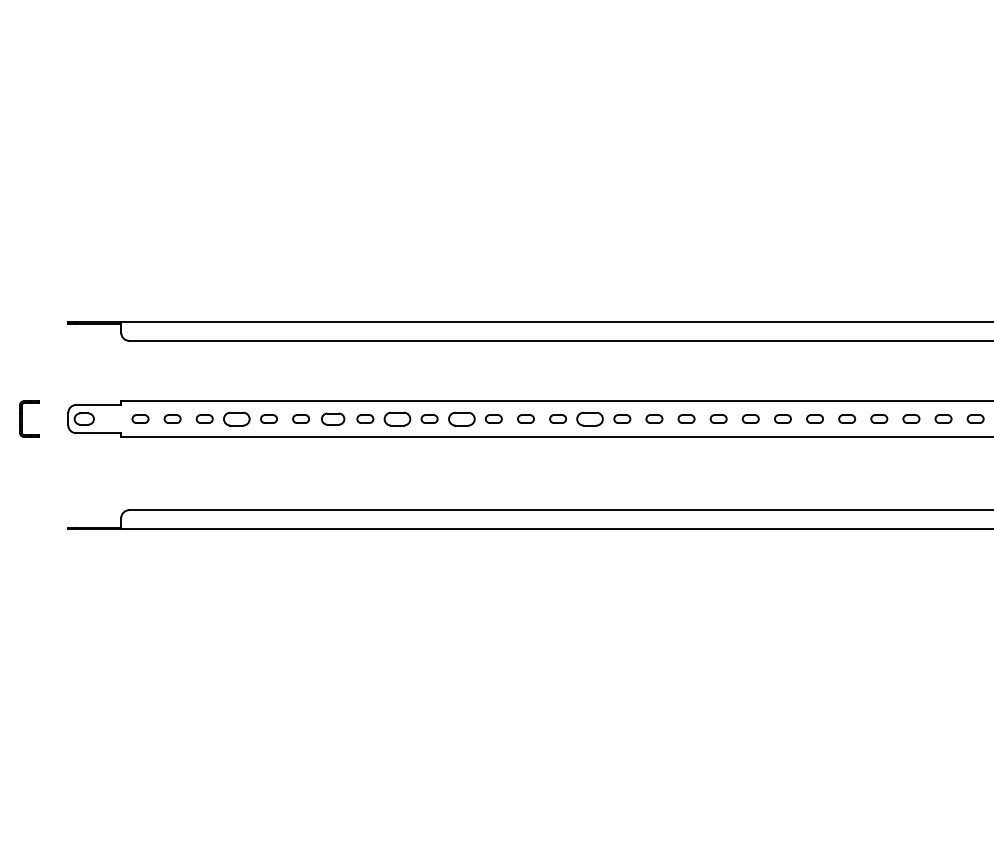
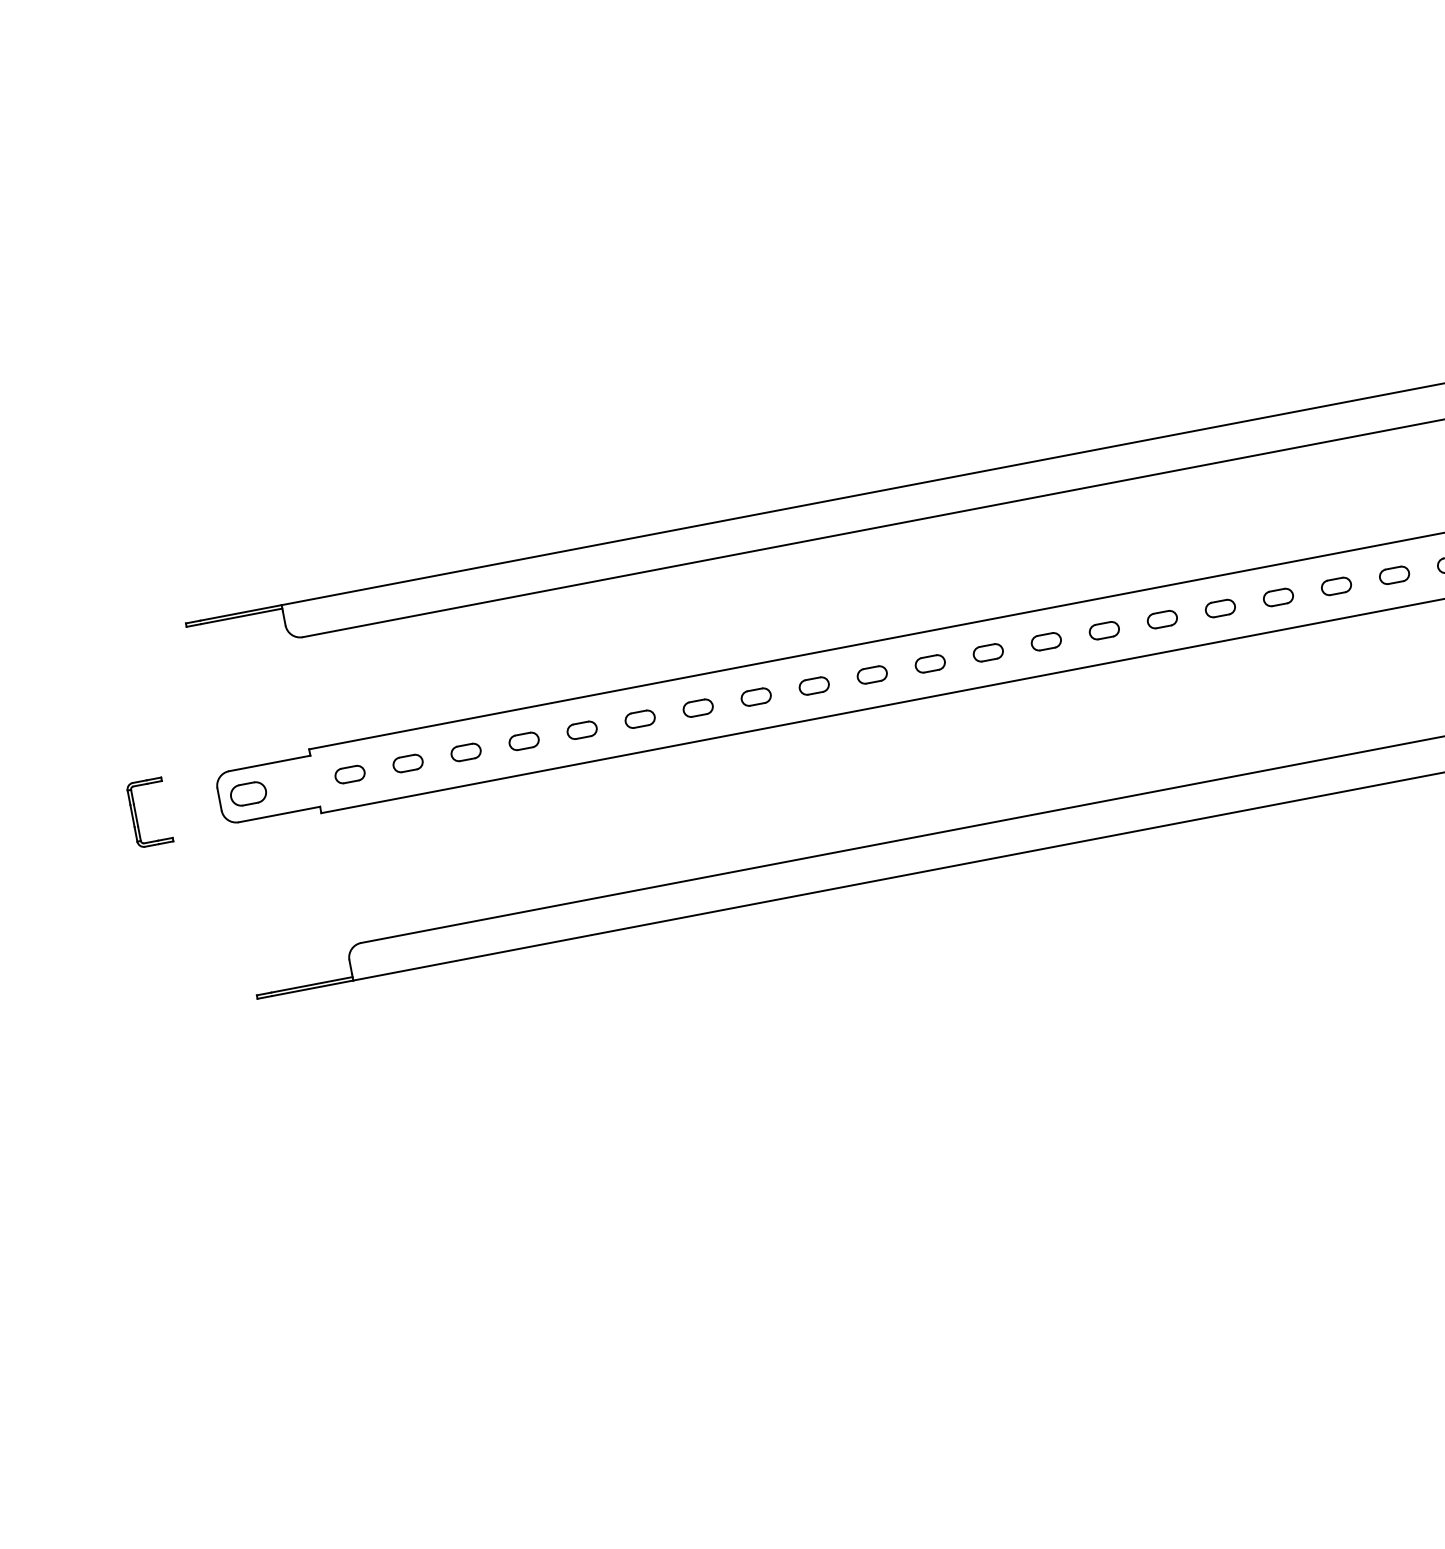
part: (236, 418) -> (523, 740), size x0.62
part: (333, 418) -> (698, 707), size x0.71
part: (397, 418) -> (814, 684), size x0.62
part: (461, 418) -> (929, 662), size x0.62
part: (590, 418) -> (1162, 618), size x0.62

